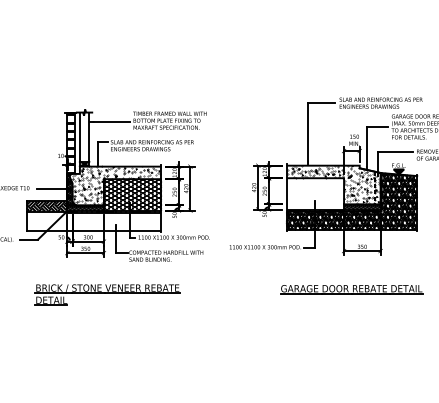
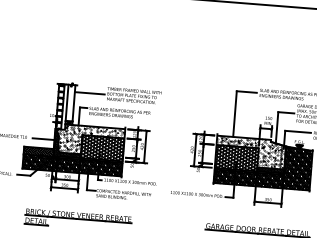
hatch: (315, 193) -> (236, 157), added
hatch: (93, 220) -> (72, 164), added

